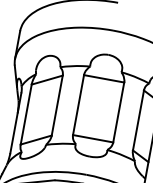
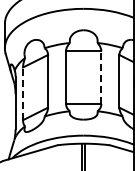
line: (118, 112) -> (101, 77), solid -> dashed
line: (26, 114) -> (23, 93), solid -> dashed

